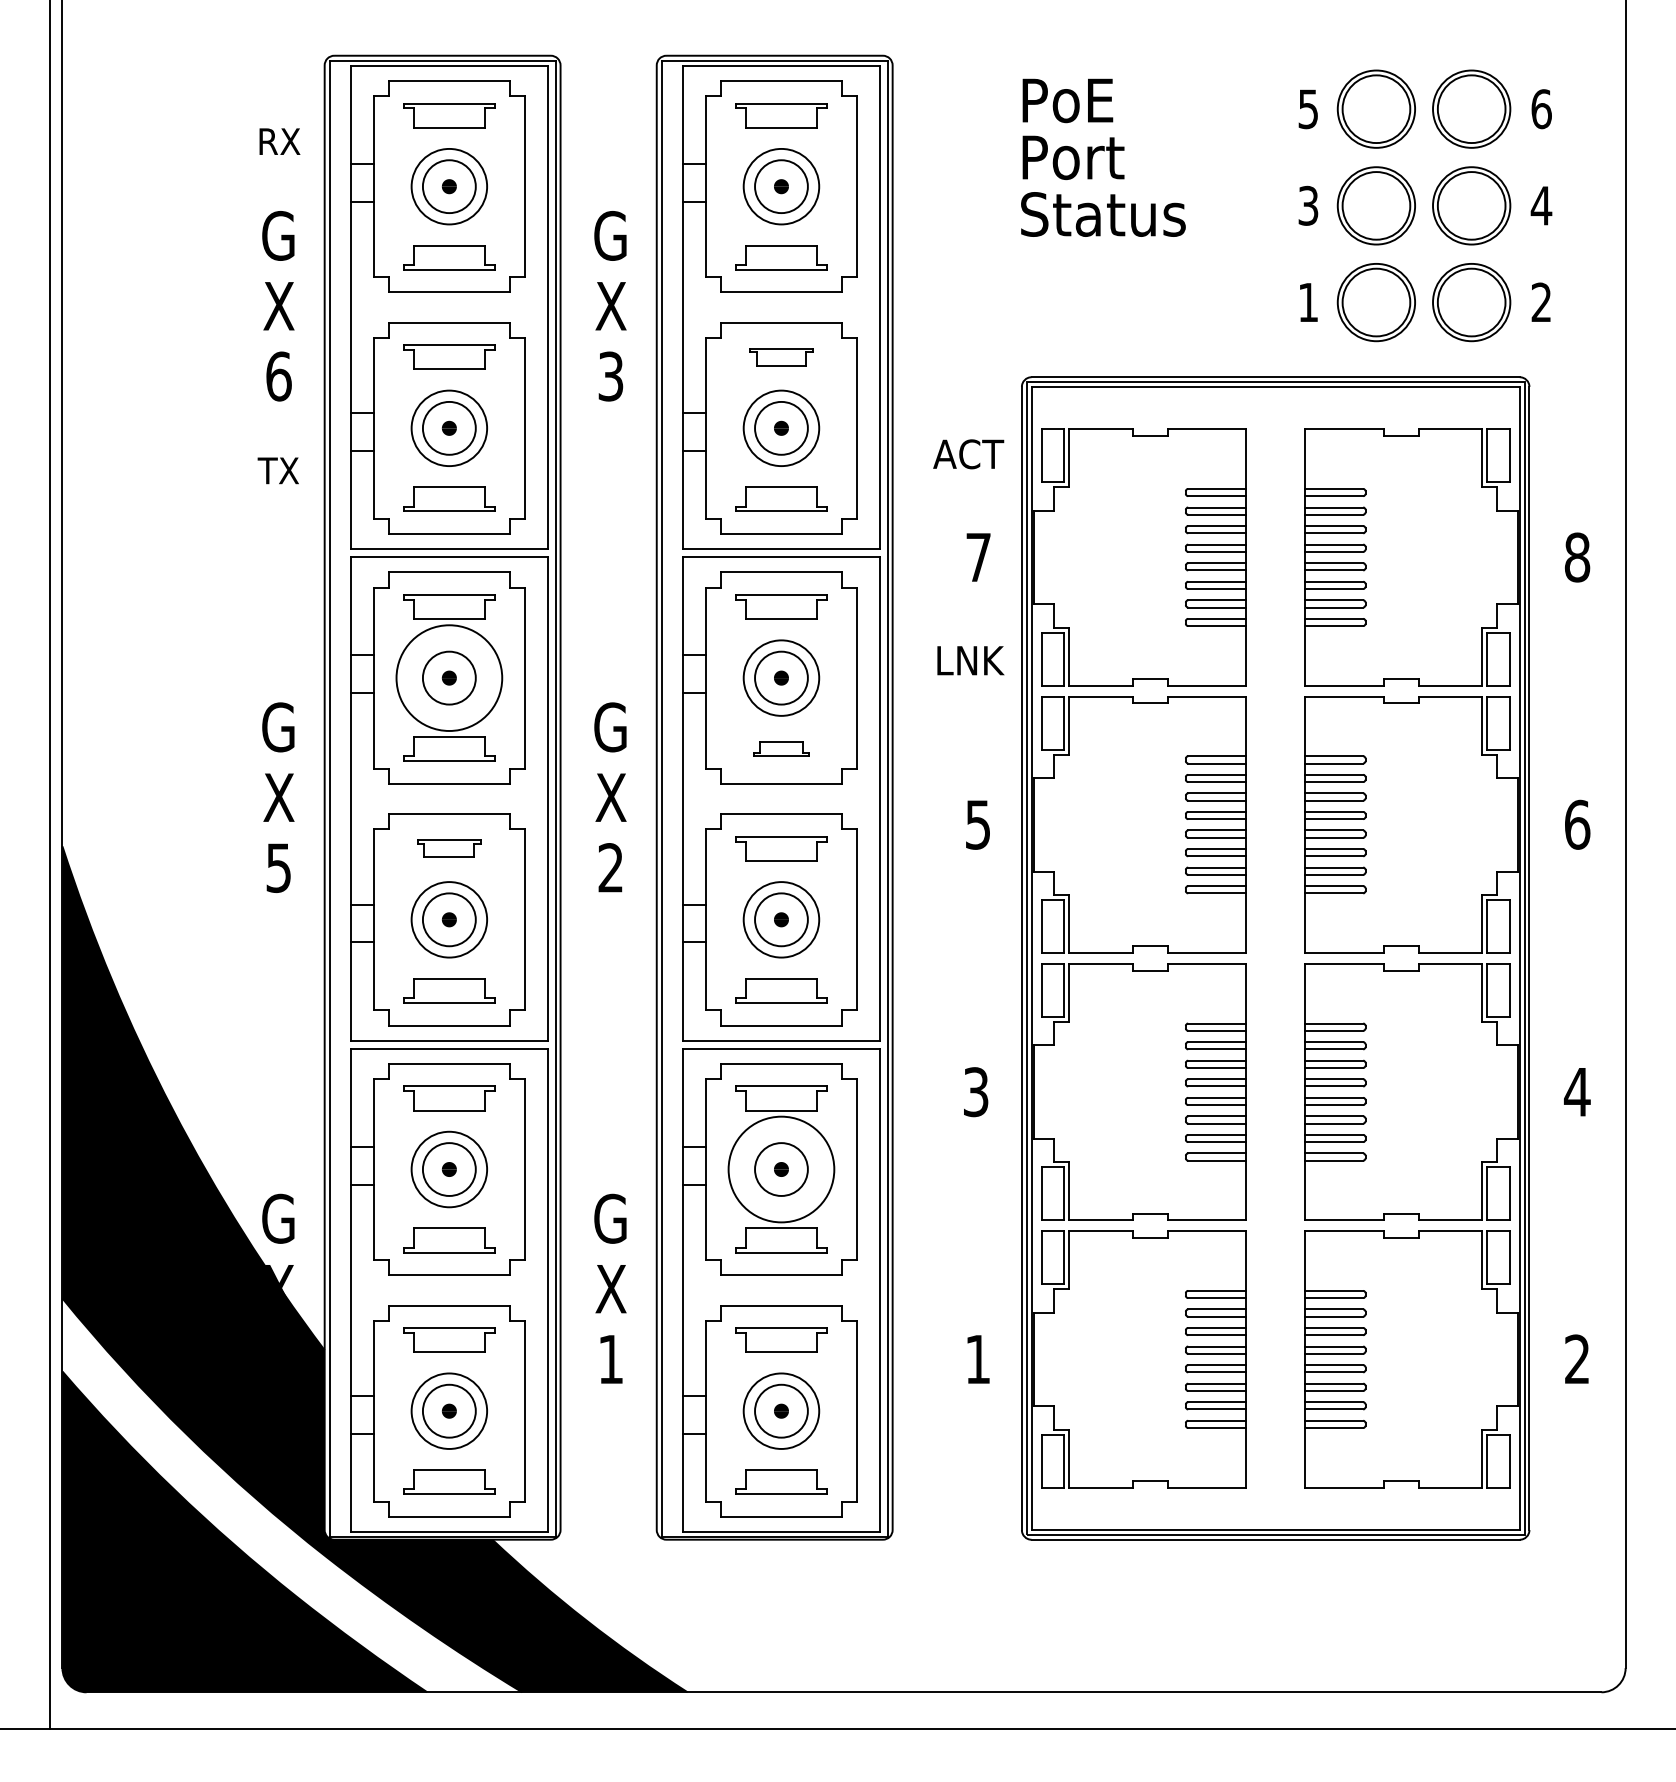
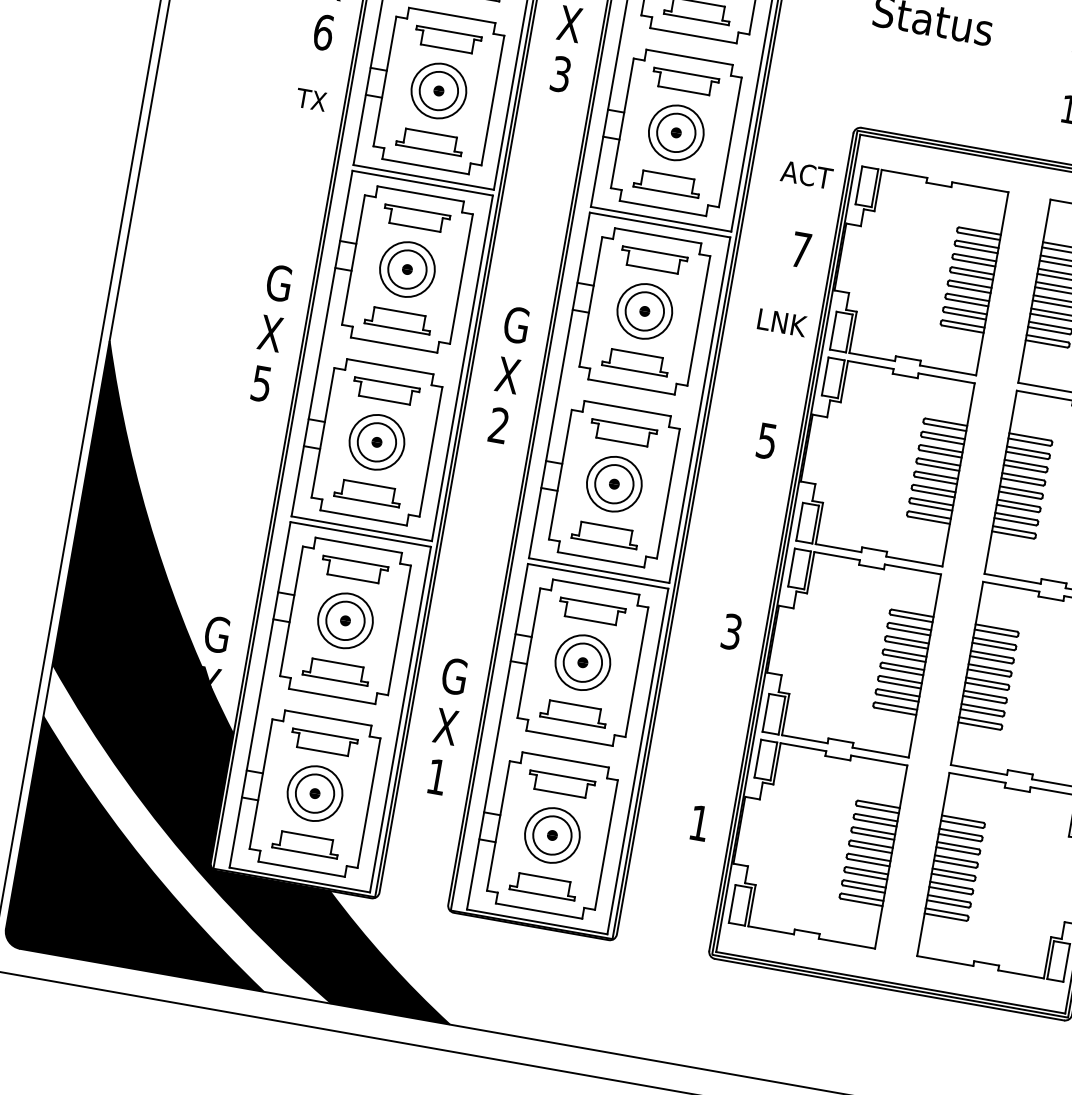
part: (781, 356) -> (685, 81), size x1.43
circle: (449, 677) -> (407, 269), size x0.71
part: (781, 748) -> (635, 361), size x1.67
part: (449, 848) -> (386, 391), size x1.43
circle: (781, 1169) -> (582, 662), size x0.71

